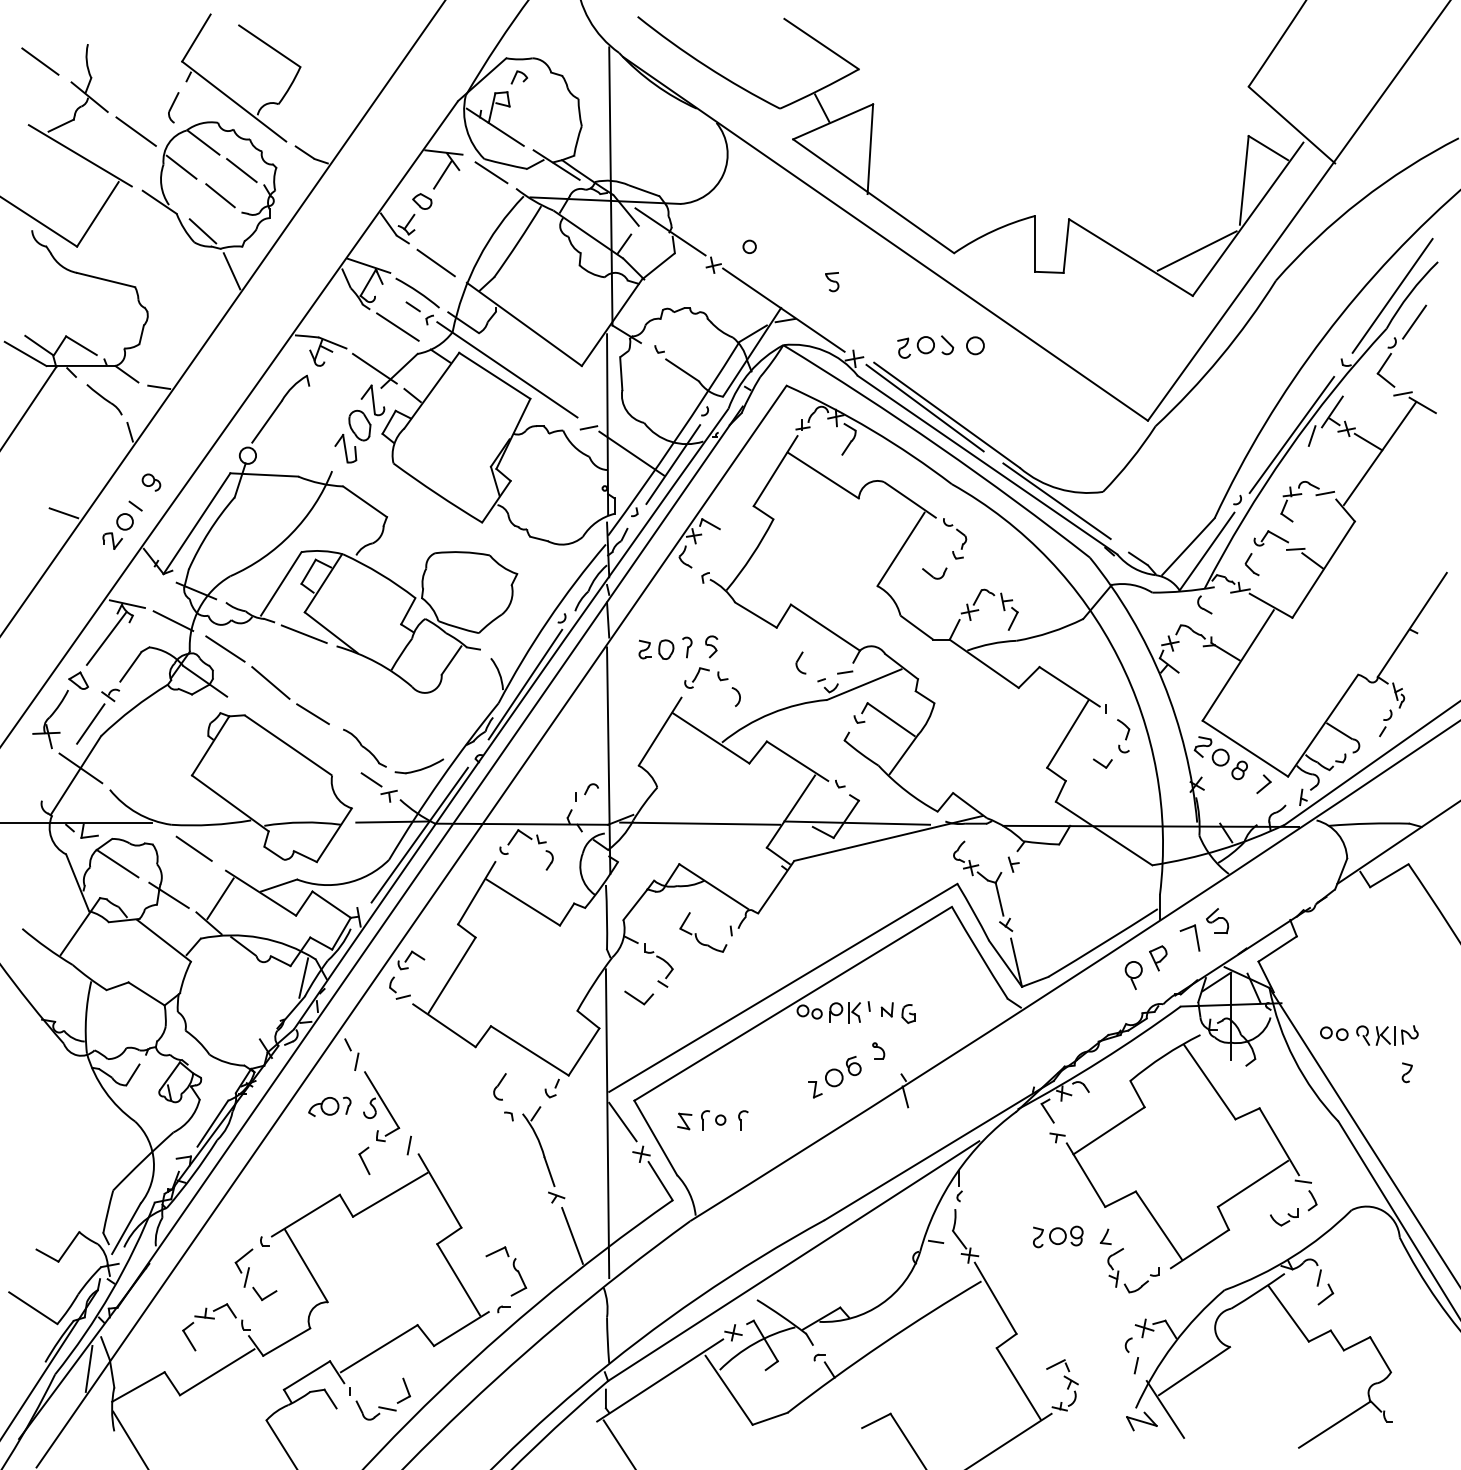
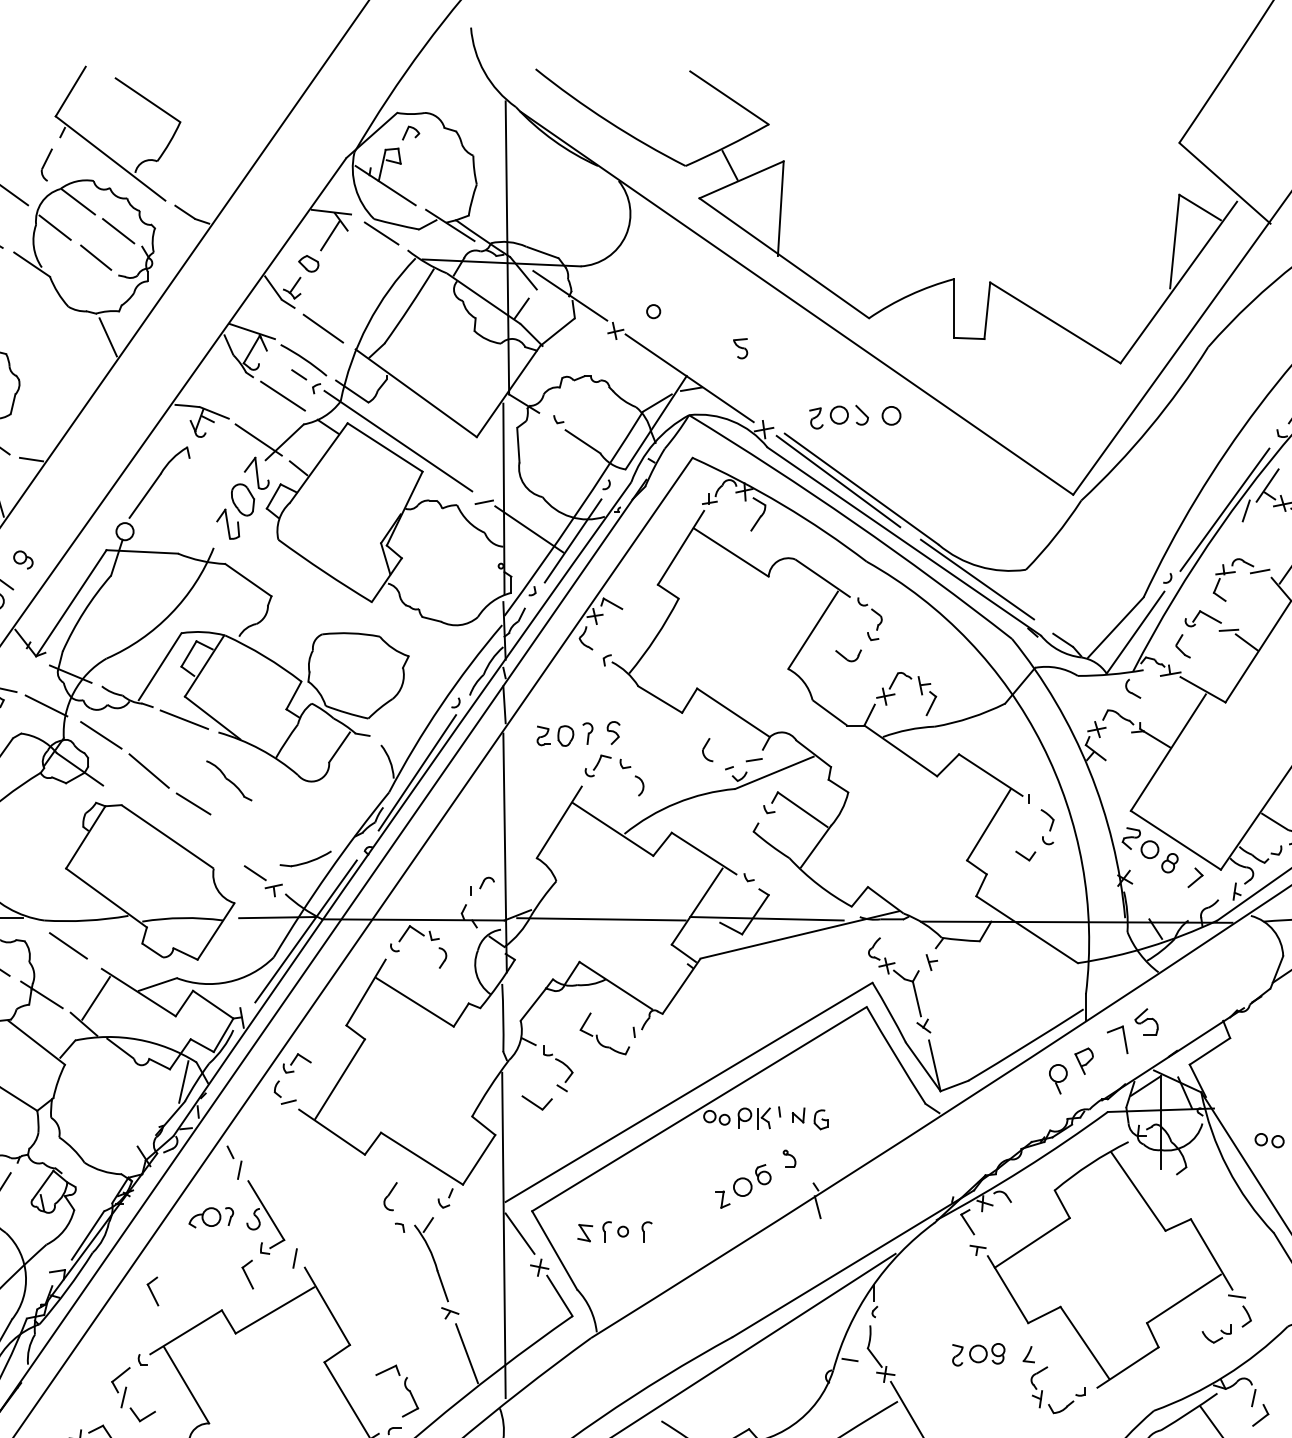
line: (202, 231) -> (77, 295), removed
line: (1196, 250) -> (1124, 315), removed
part: (364, 747) -> (228, 780), moved
part: (274, 1176) -> (153, 1291), added

